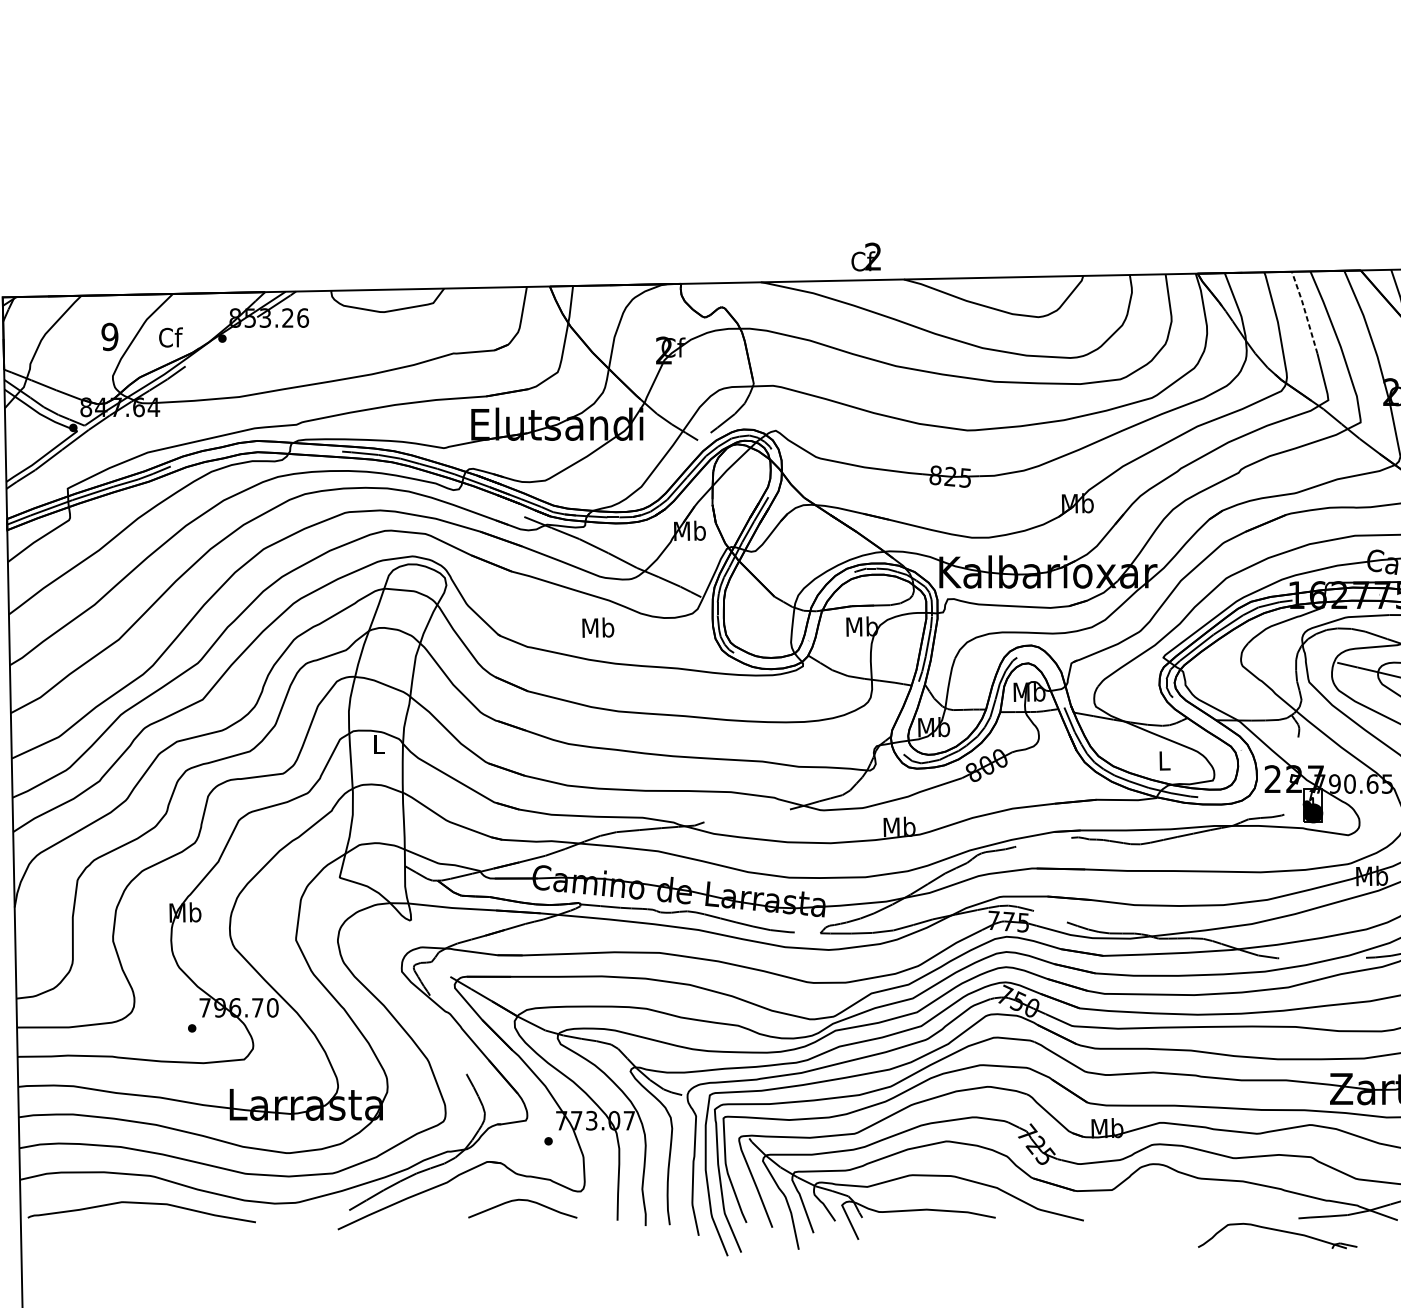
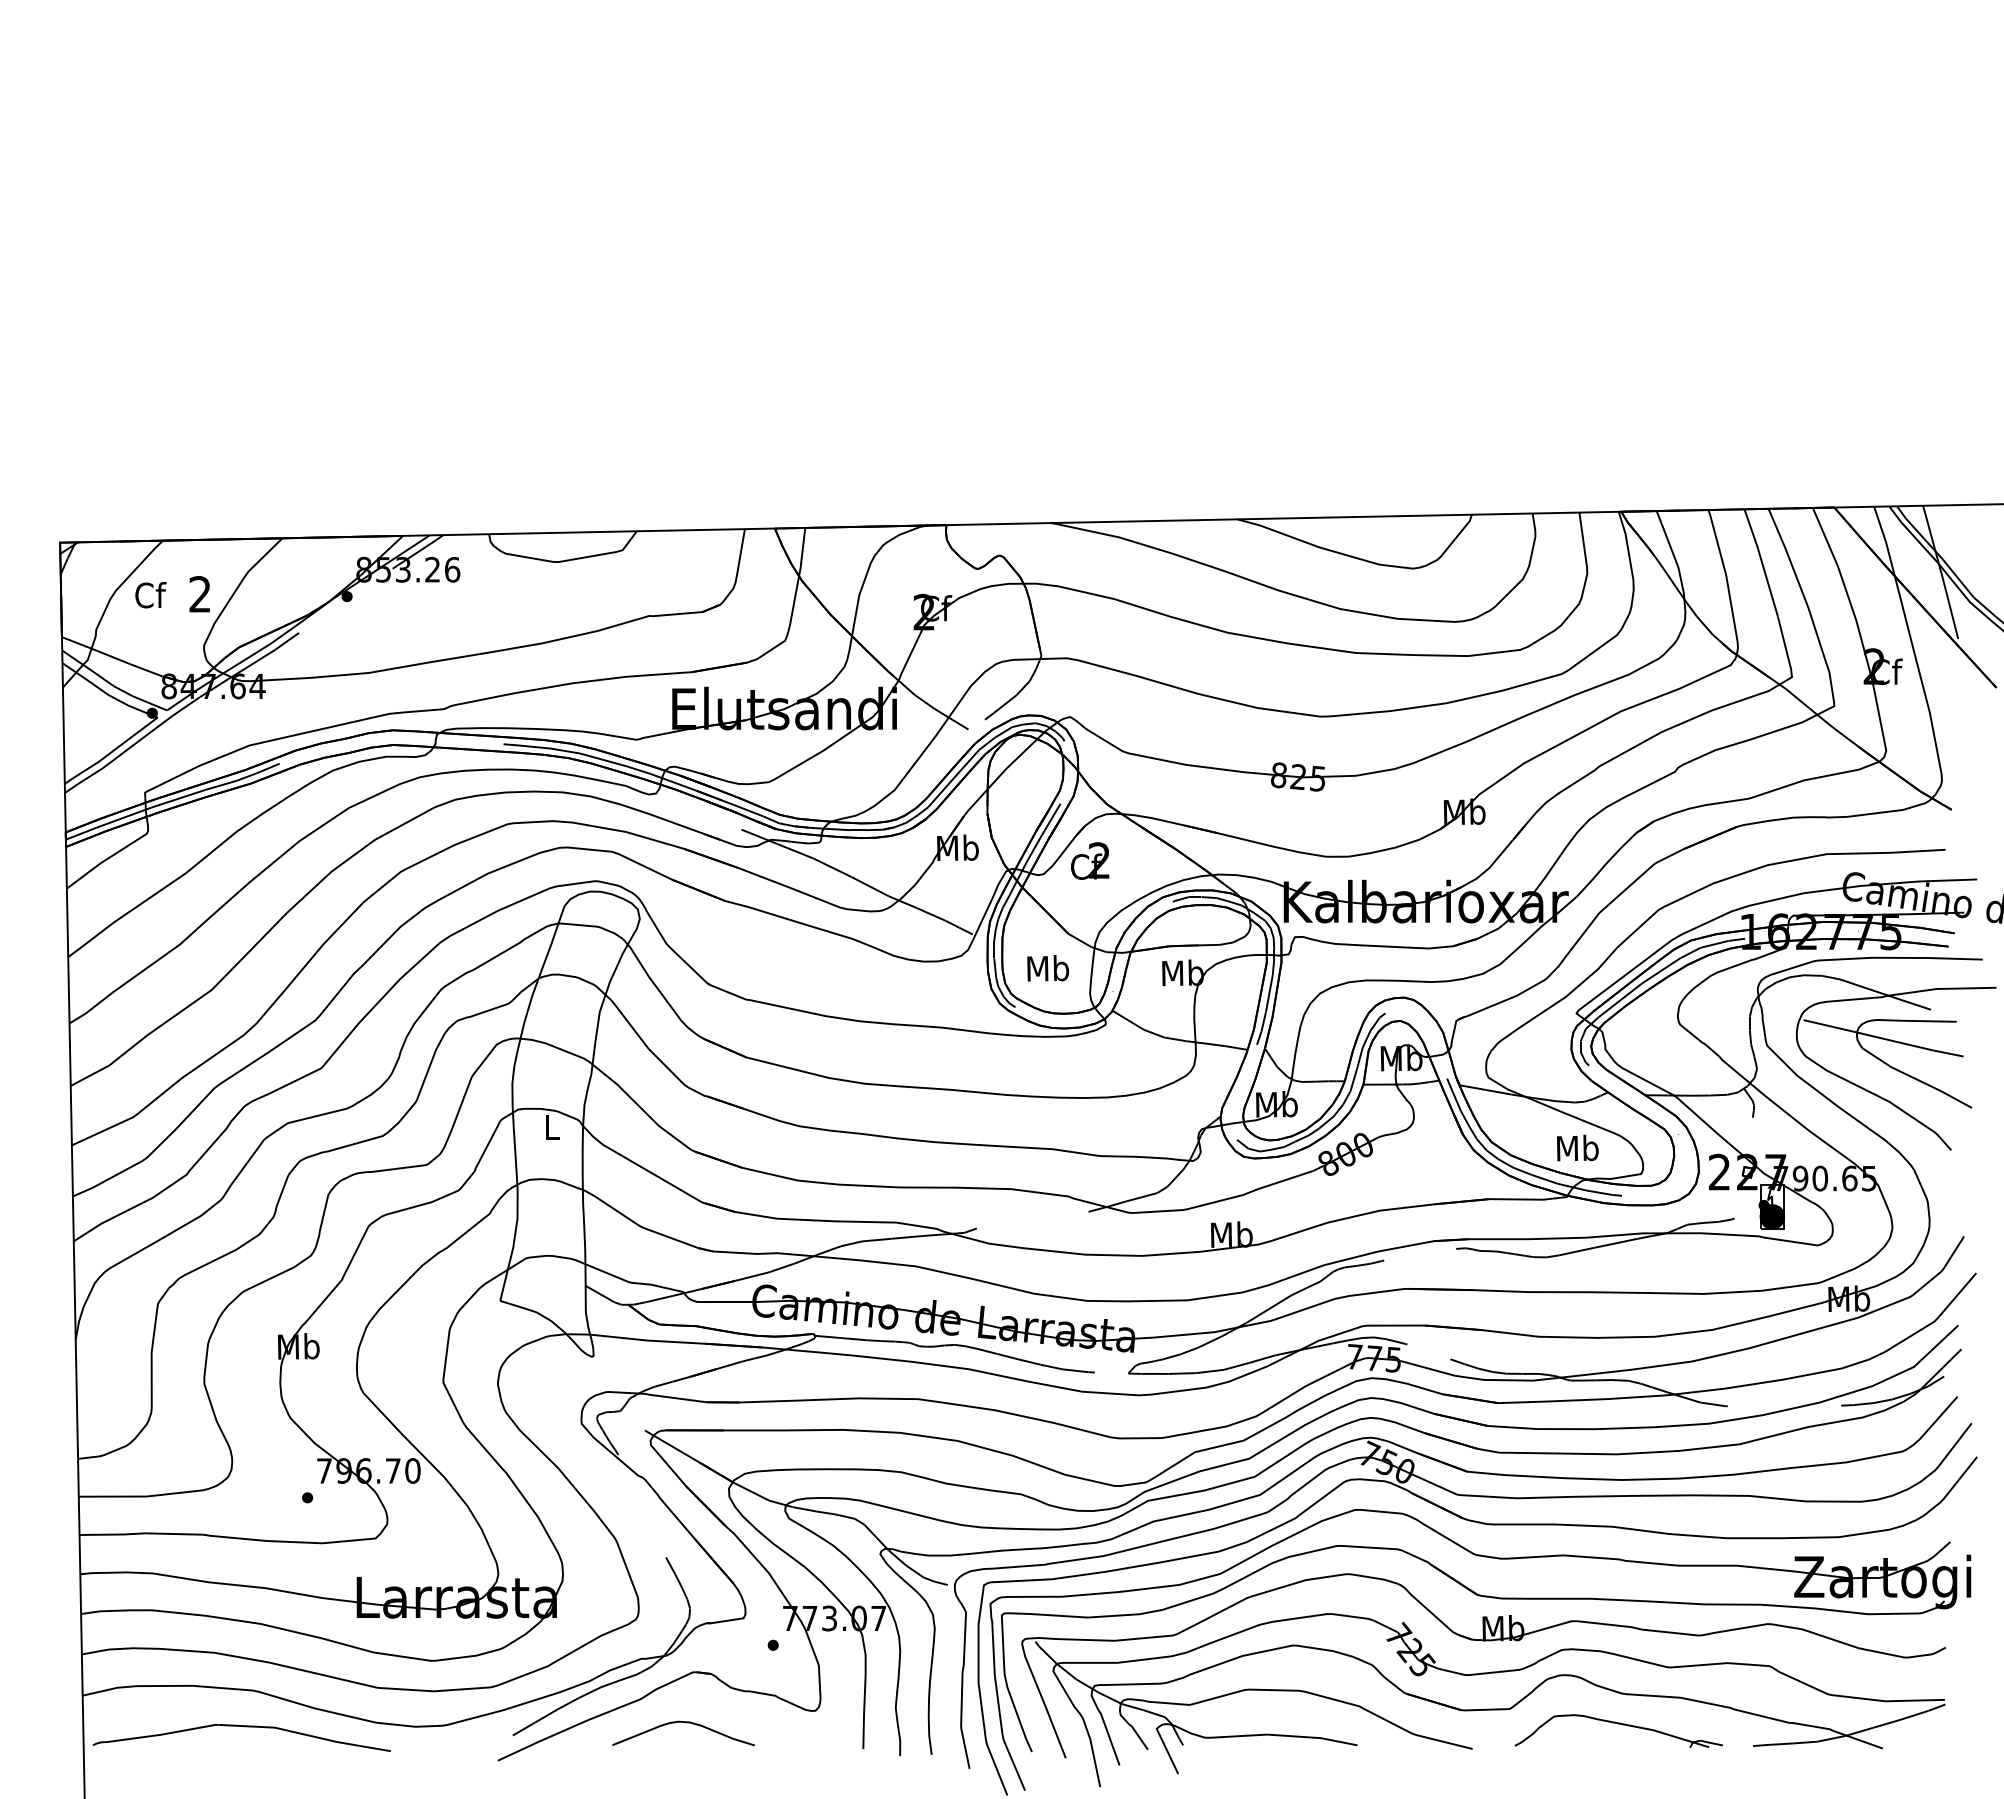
text: (866, 256) -> (1090, 860), moved
line: (1304, 312) -> (1761, 562), dashed -> solid
text: (110, 336) -> (200, 594), 9 -> 2
text: (170, 337) -> (150, 595), moved
text: (598, 627) -> (1048, 968), moved
text: (1164, 760) -> (1577, 1147), L -> Mb
curve: (524, 1201) -> (685, 1723), moved
part: (1277, 1235) -> (1618, 1730), moved

